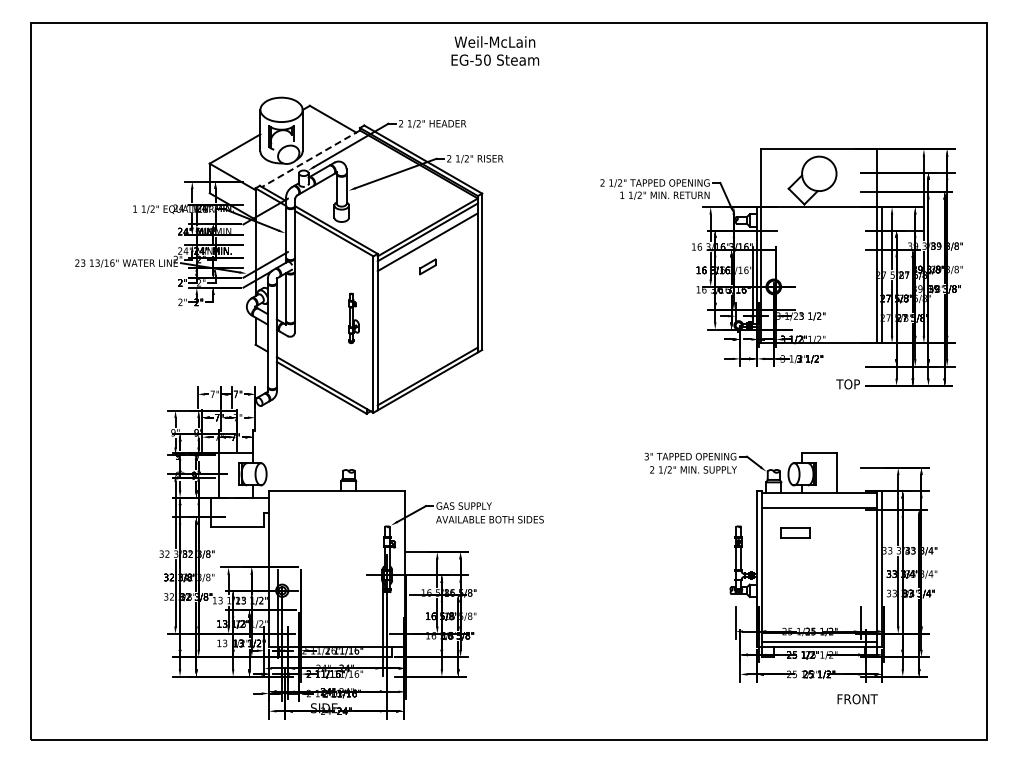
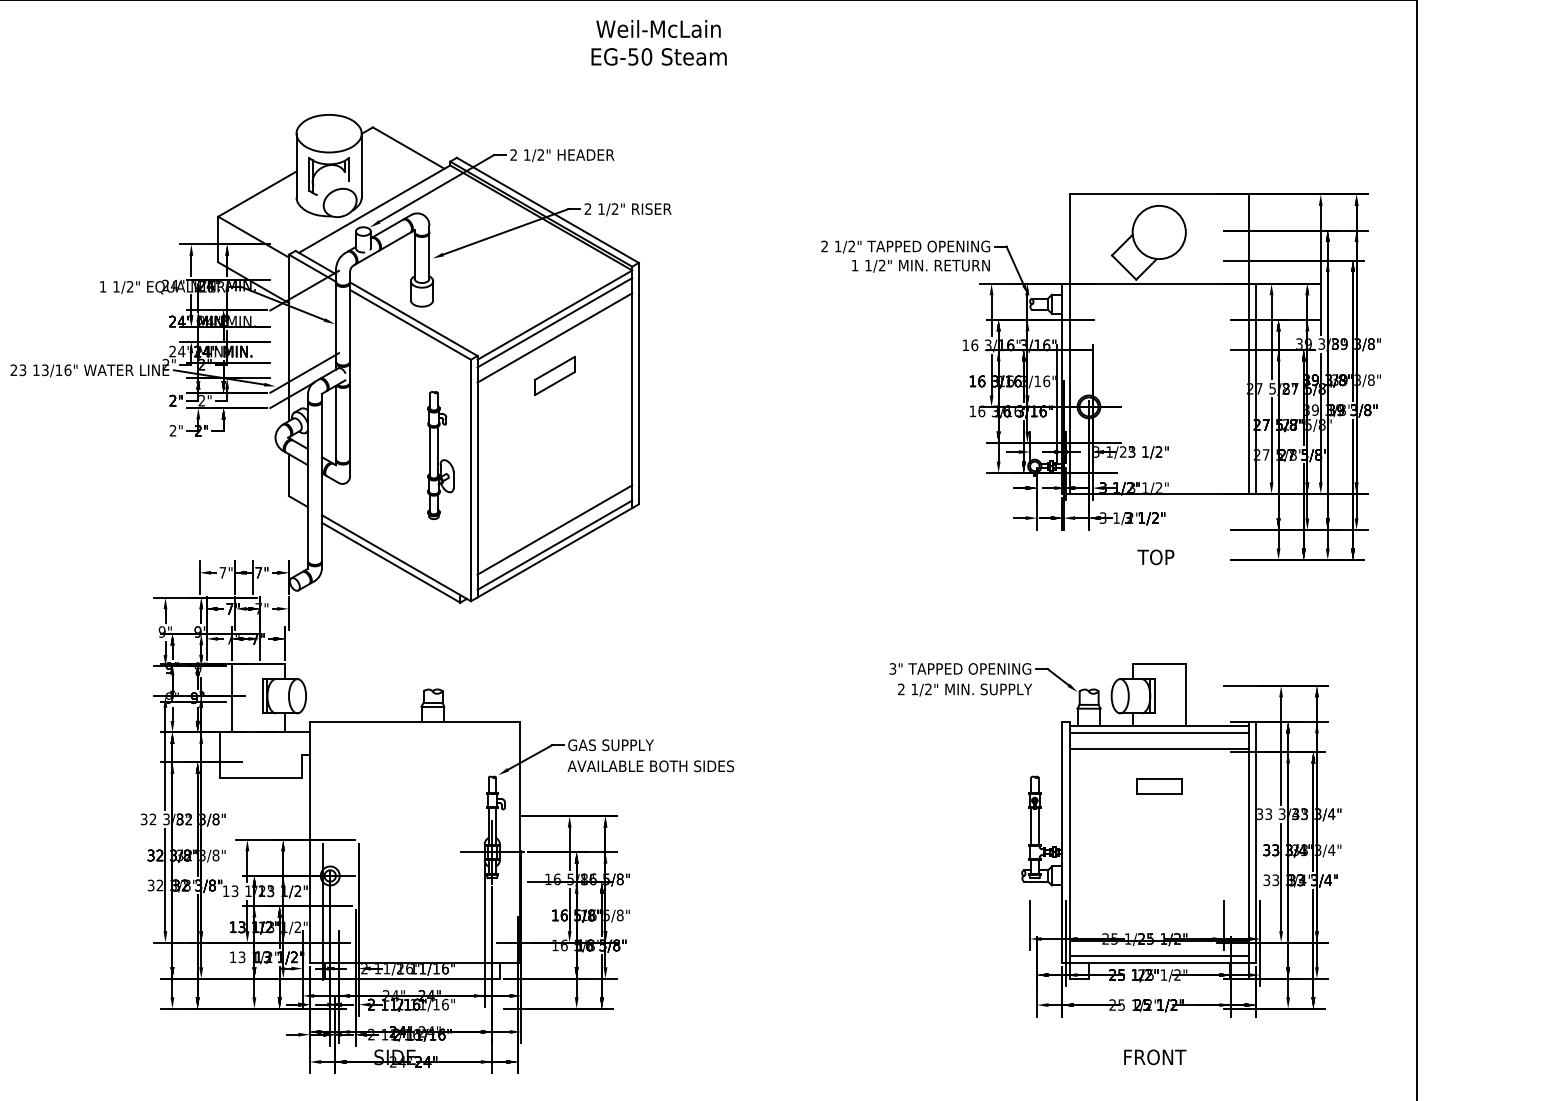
line: (311, 158) -> (375, 208), dashed -> solid
part: (427, 266) -> (554, 375), size x1.67
part: (353, 318) -> (440, 455), size x1.67
line: (427, 366) -> (554, 529), added
text: (847, 384) -> (1154, 557), moved
line: (819, 498) -> (1159, 733), added
part: (795, 532) -> (1159, 786), moved
text: (857, 699) -> (1154, 1057), moved

